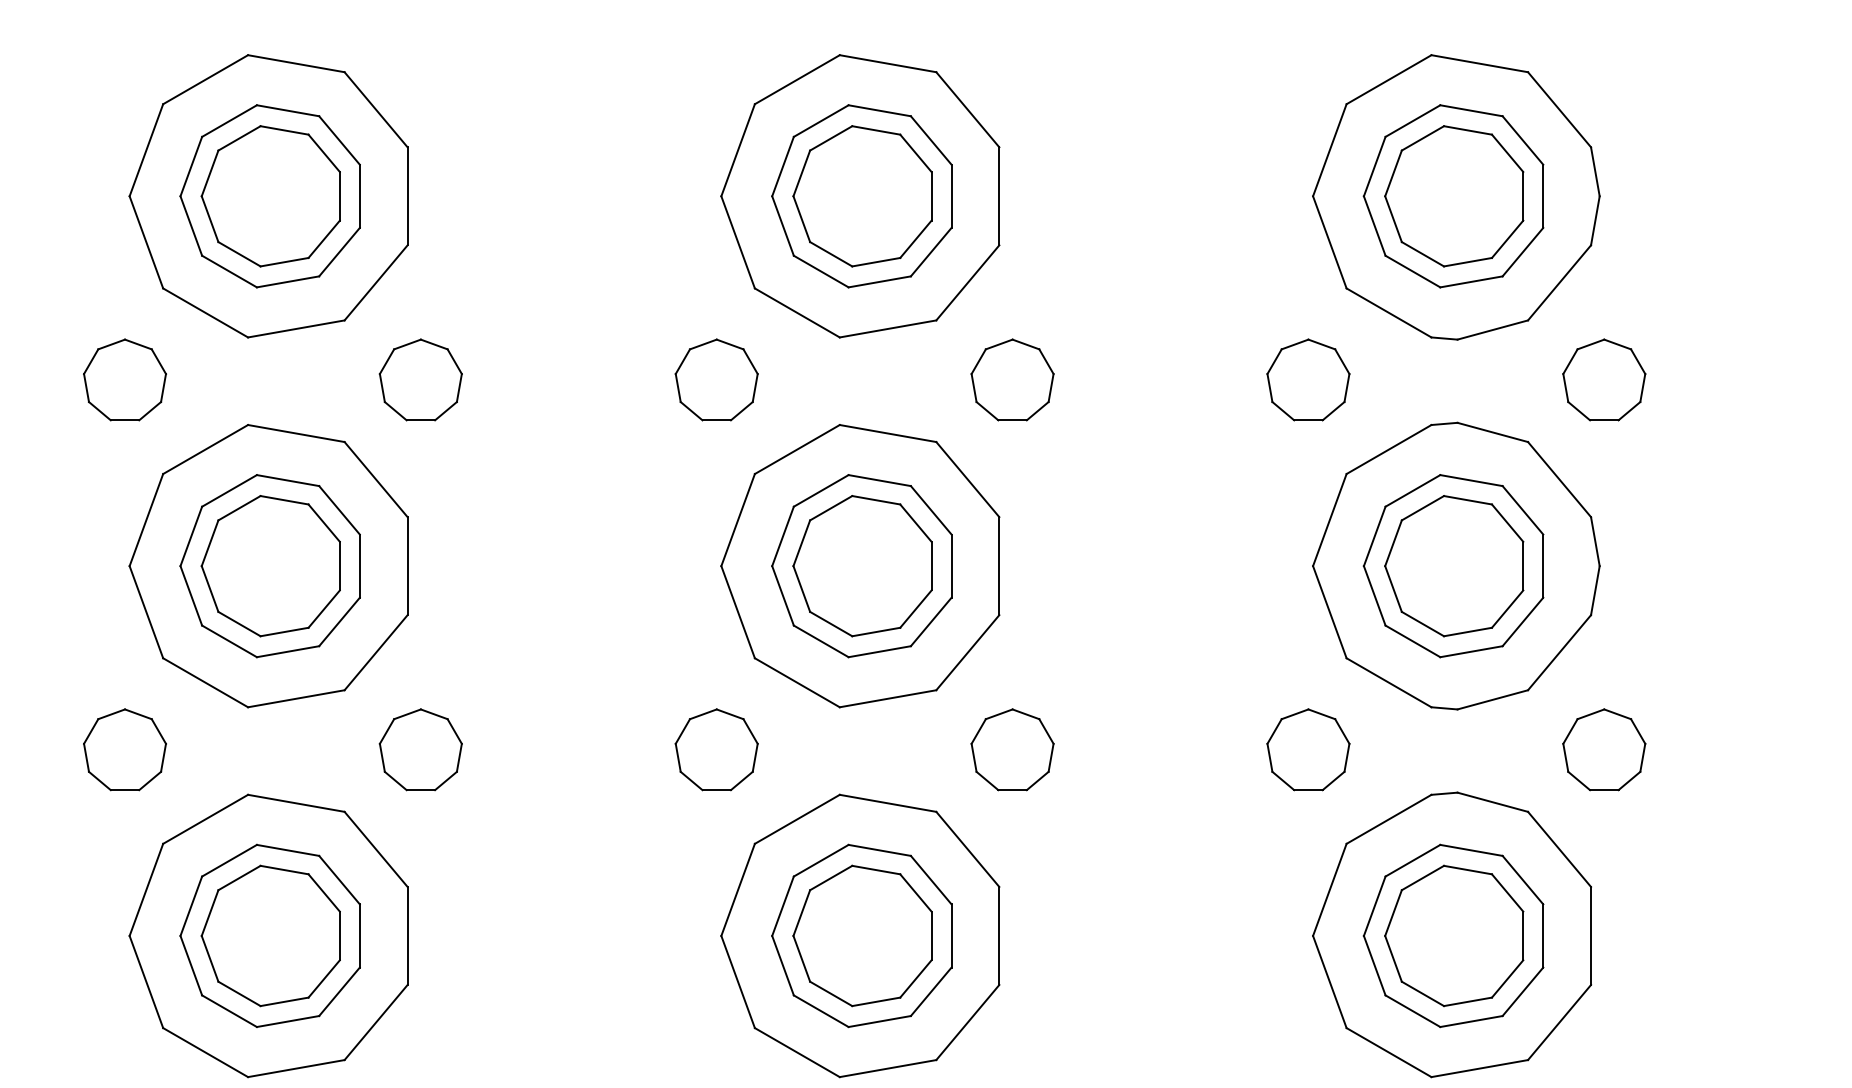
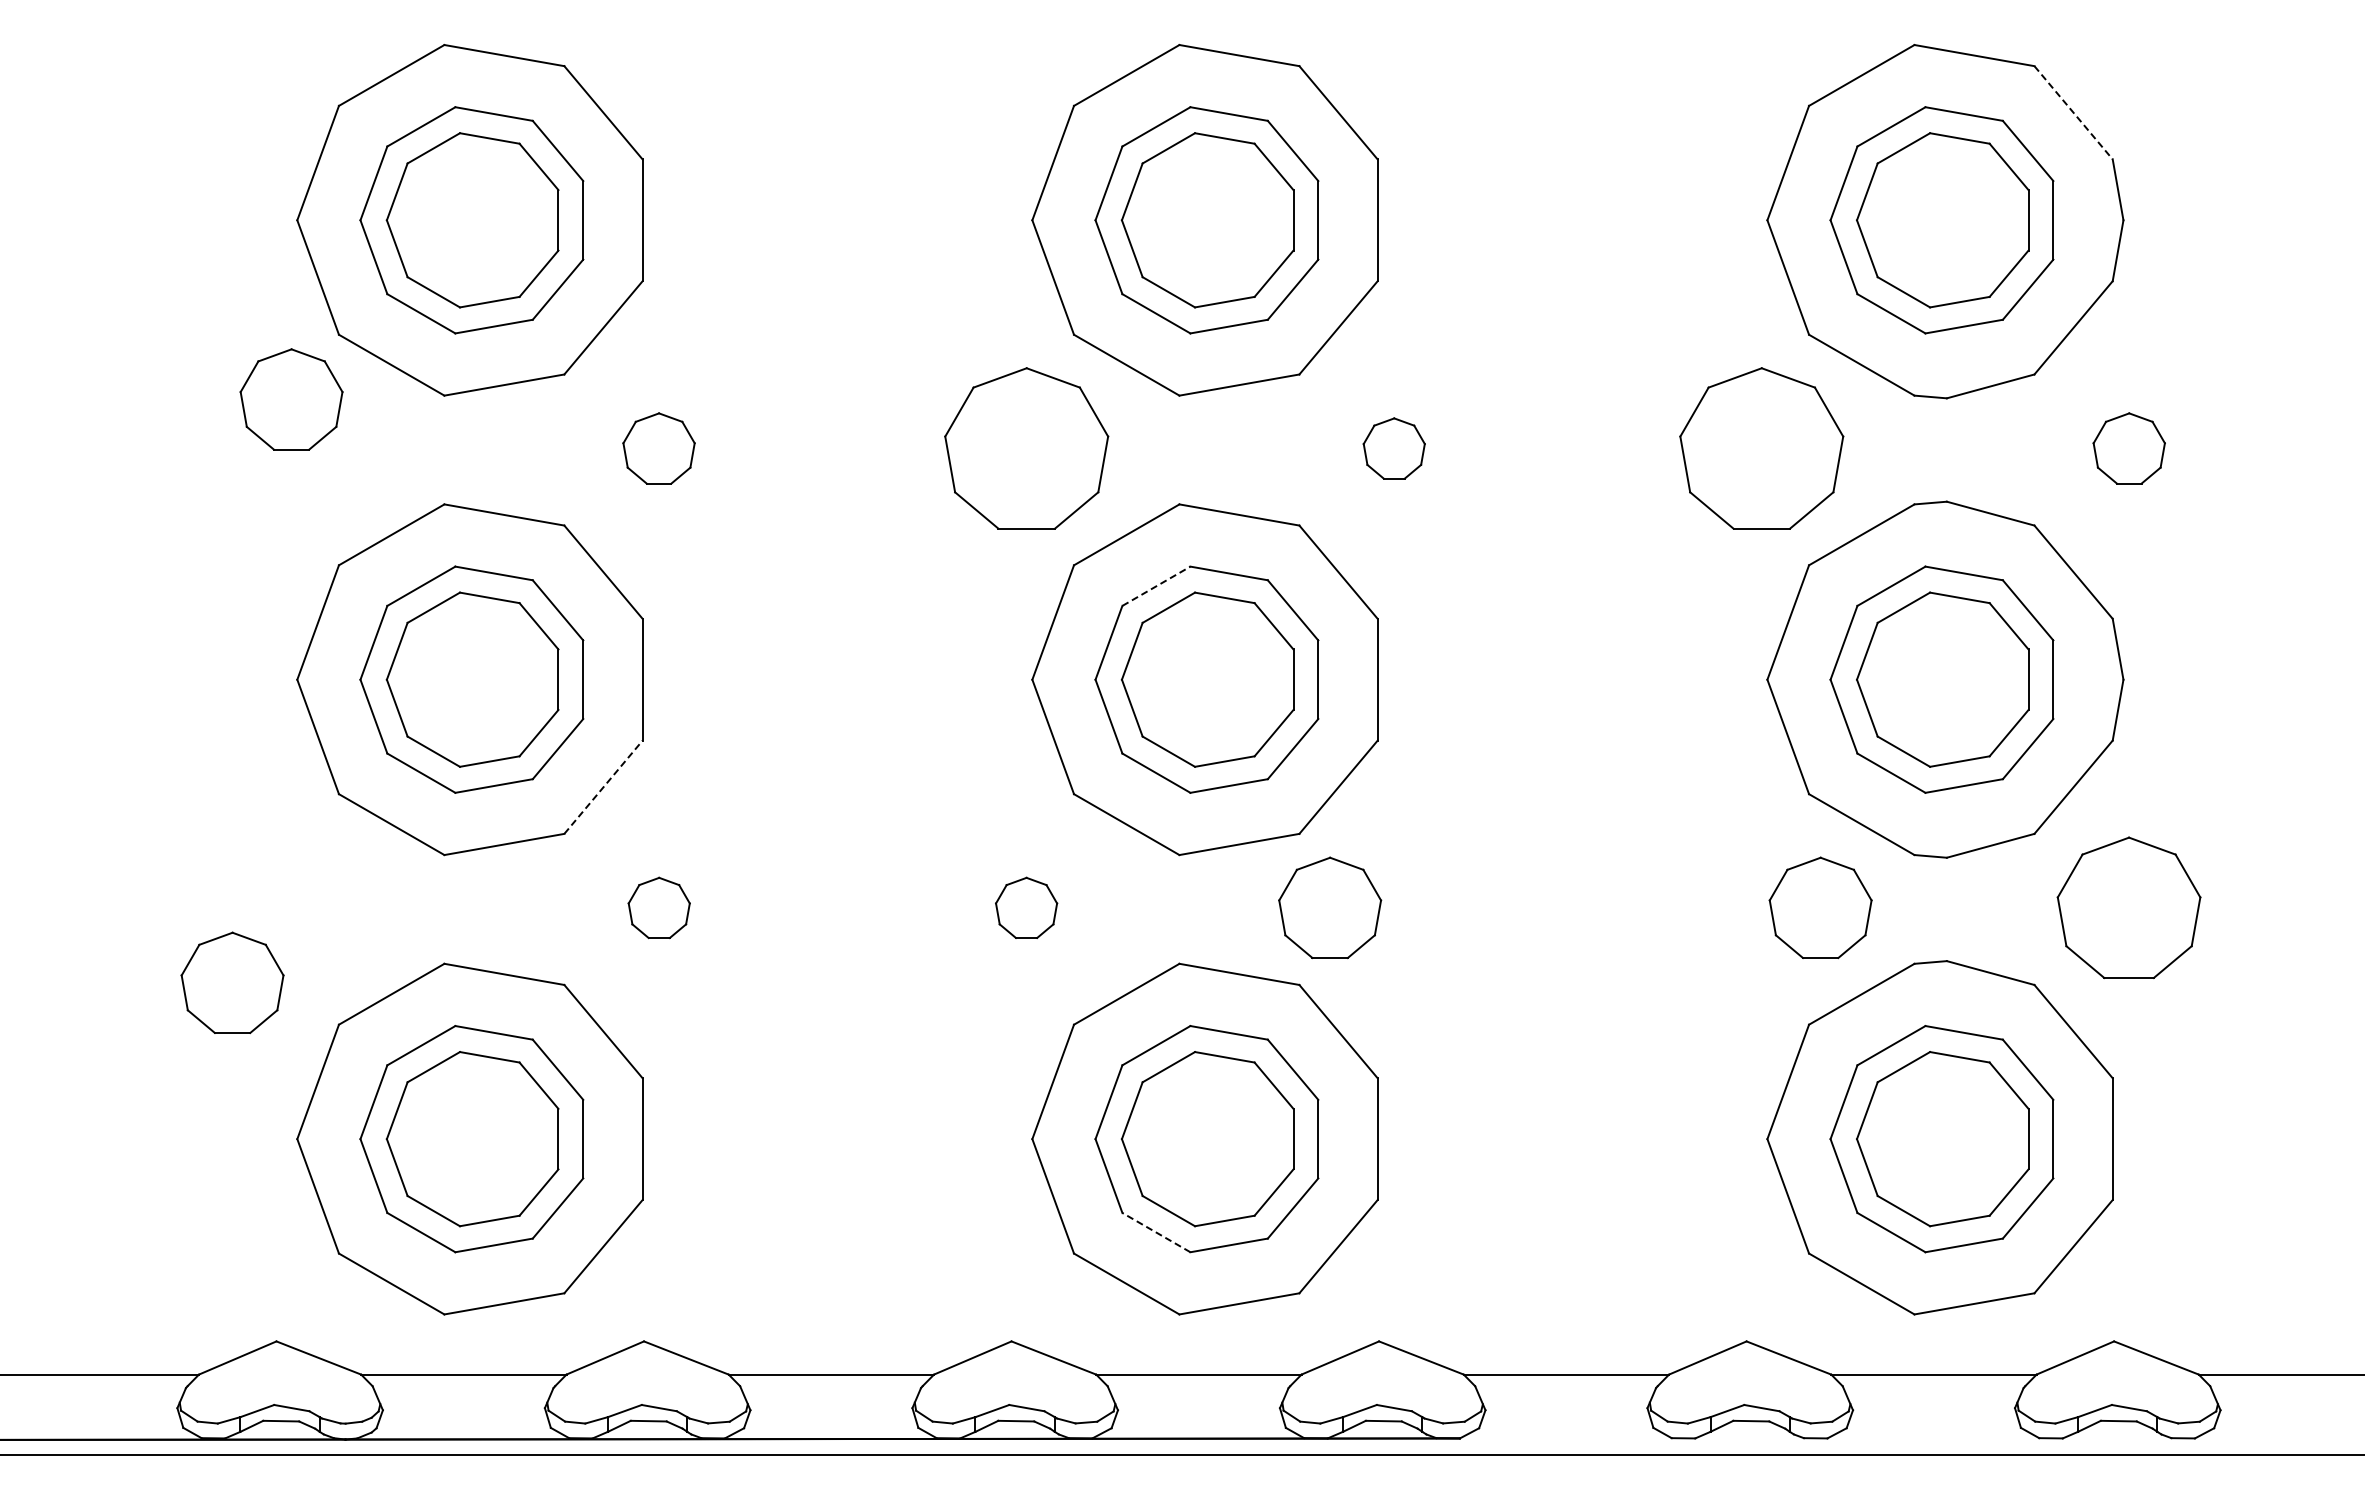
line: (1559, 109) -> (2073, 112), solid -> dashed
part: (124, 380) -> (291, 399), moved
part: (420, 380) -> (658, 448), size x0.7
part: (716, 380) -> (1026, 448), size x1.6
part: (1012, 380) -> (1394, 448), size x0.6
part: (1308, 380) -> (1761, 448), size x1.6
part: (1604, 380) -> (2129, 448), size x0.7
line: (821, 491) -> (1156, 586), solid -> dashed
line: (376, 652) -> (603, 787), solid -> dashed
part: (124, 749) -> (232, 982), moved
part: (421, 749) -> (659, 907), size x0.6
part: (716, 749) -> (1026, 907), size x0.6
part: (1012, 749) -> (1330, 907), moved
part: (1308, 749) -> (1820, 907), moved
part: (1604, 749) -> (2129, 907), size x1.4
line: (821, 1011) -> (1156, 1232), solid -> dashed

